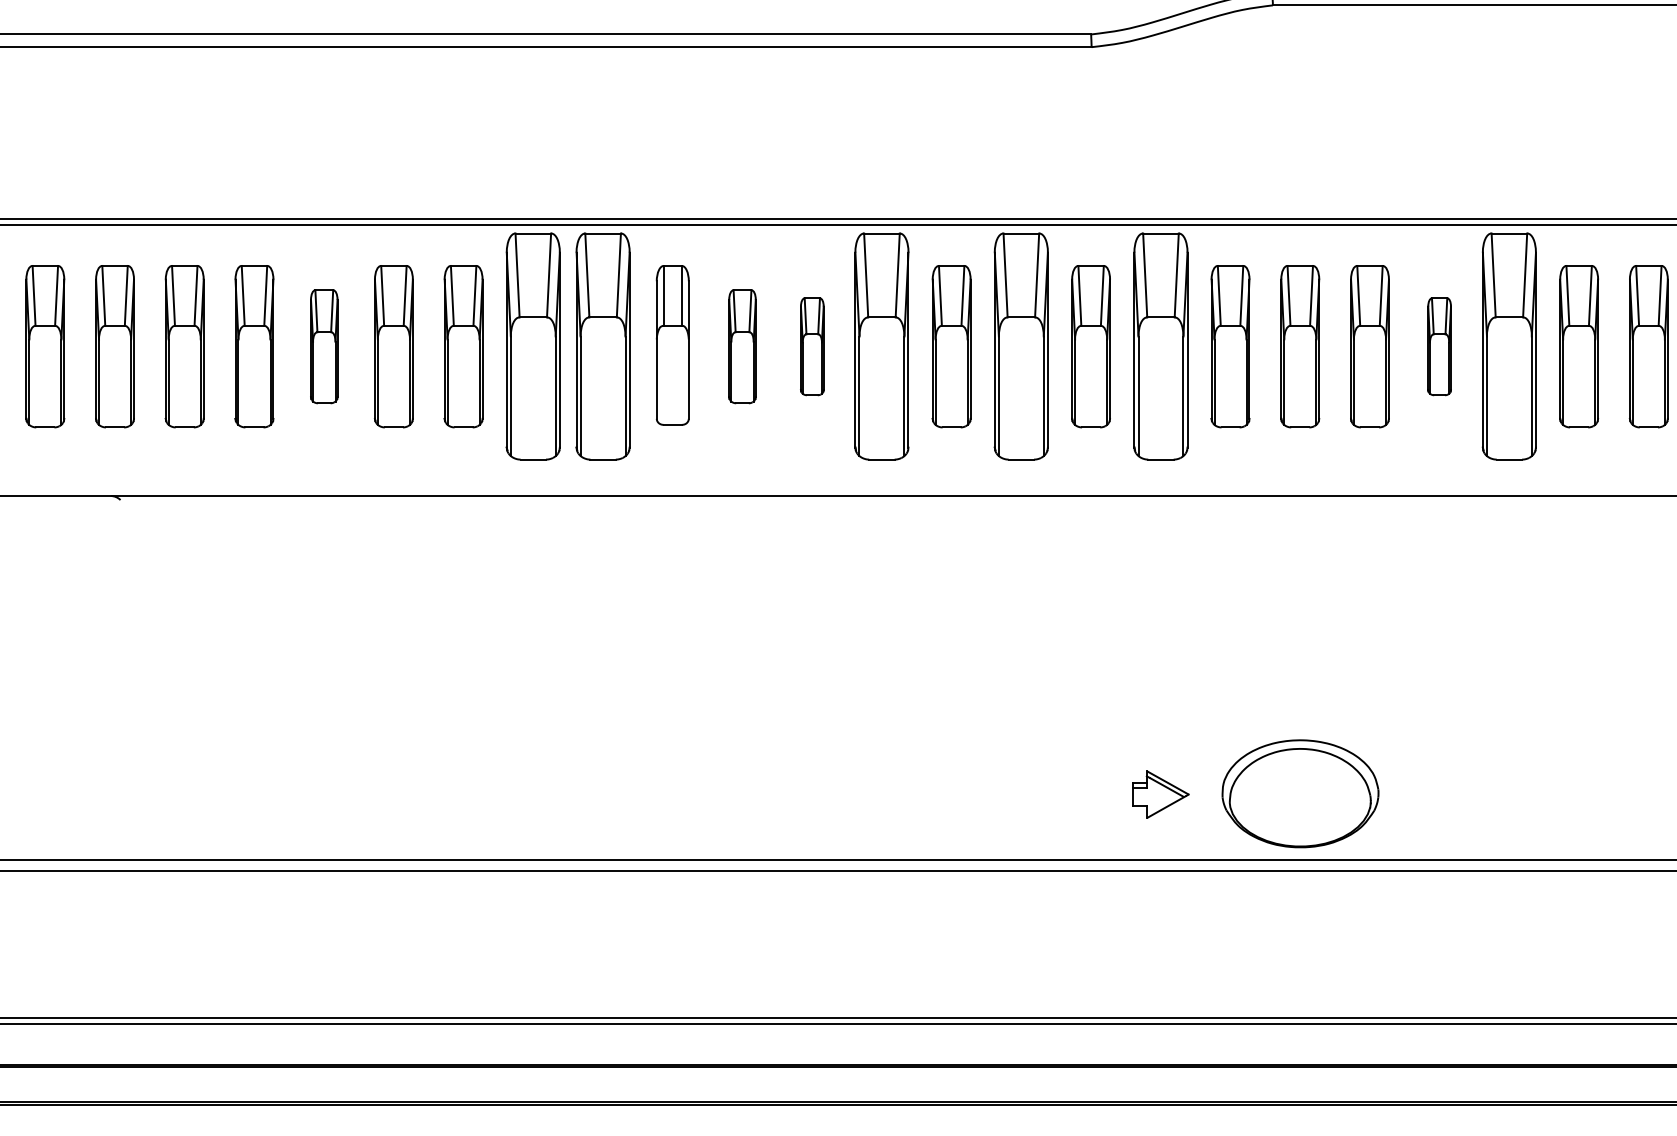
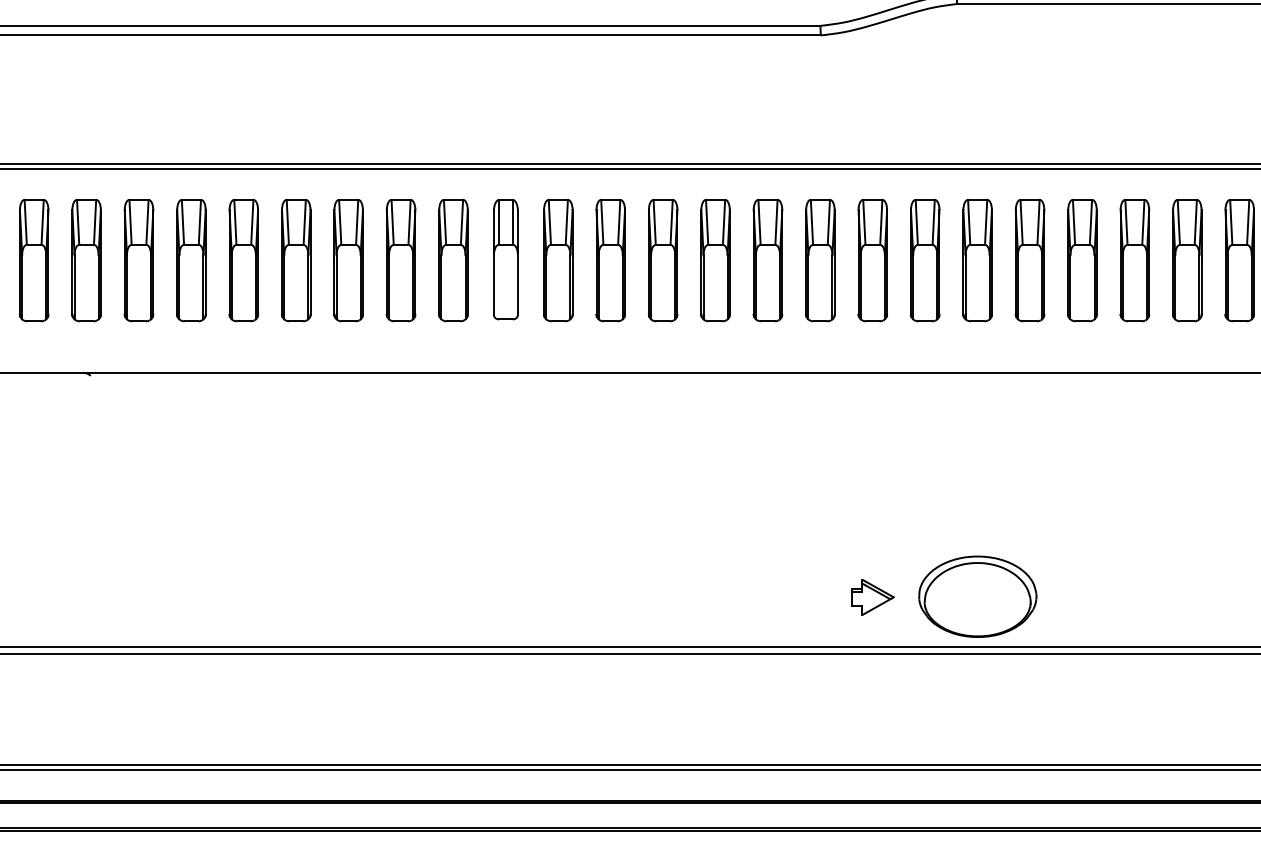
part: (324, 346) -> (244, 260), size x1.43
part: (533, 346) -> (401, 260), size x0.71
part: (602, 346) -> (453, 260), size x0.71
part: (742, 346) -> (558, 260), size x1.43
part: (812, 346) -> (610, 260), size x1.67
part: (881, 346) -> (662, 260), size x0.71
part: (1021, 346) -> (768, 260), size x0.71
part: (1160, 346) -> (872, 260), size x0.71
part: (1439, 346) -> (1082, 260), size x1.67
part: (1509, 346) -> (1134, 260), size x0.71

